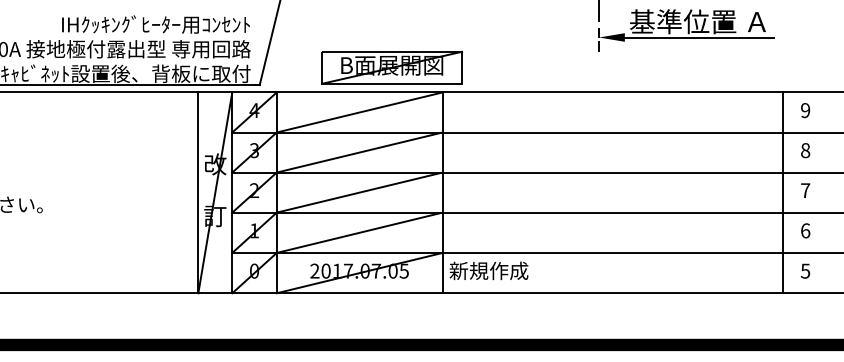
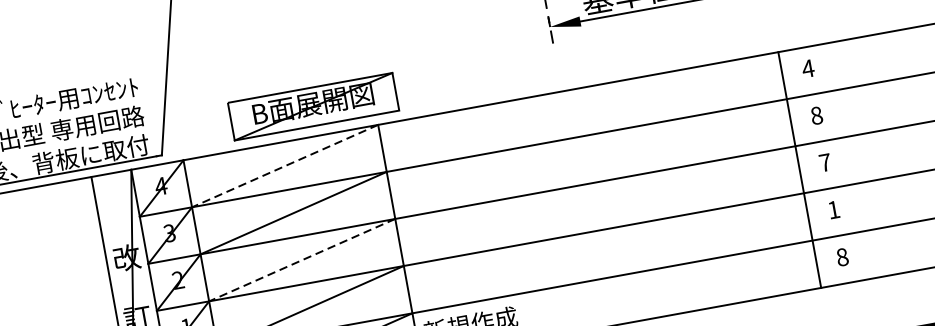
text: (805, 110) -> (808, 68), 9 -> 4
line: (359, 112) -> (284, 166), solid -> dashed
line: (359, 192) -> (301, 260), solid -> dashed
text: (805, 230) -> (833, 209), 6 -> 1
text: (805, 270) -> (842, 256), 5 -> 8

